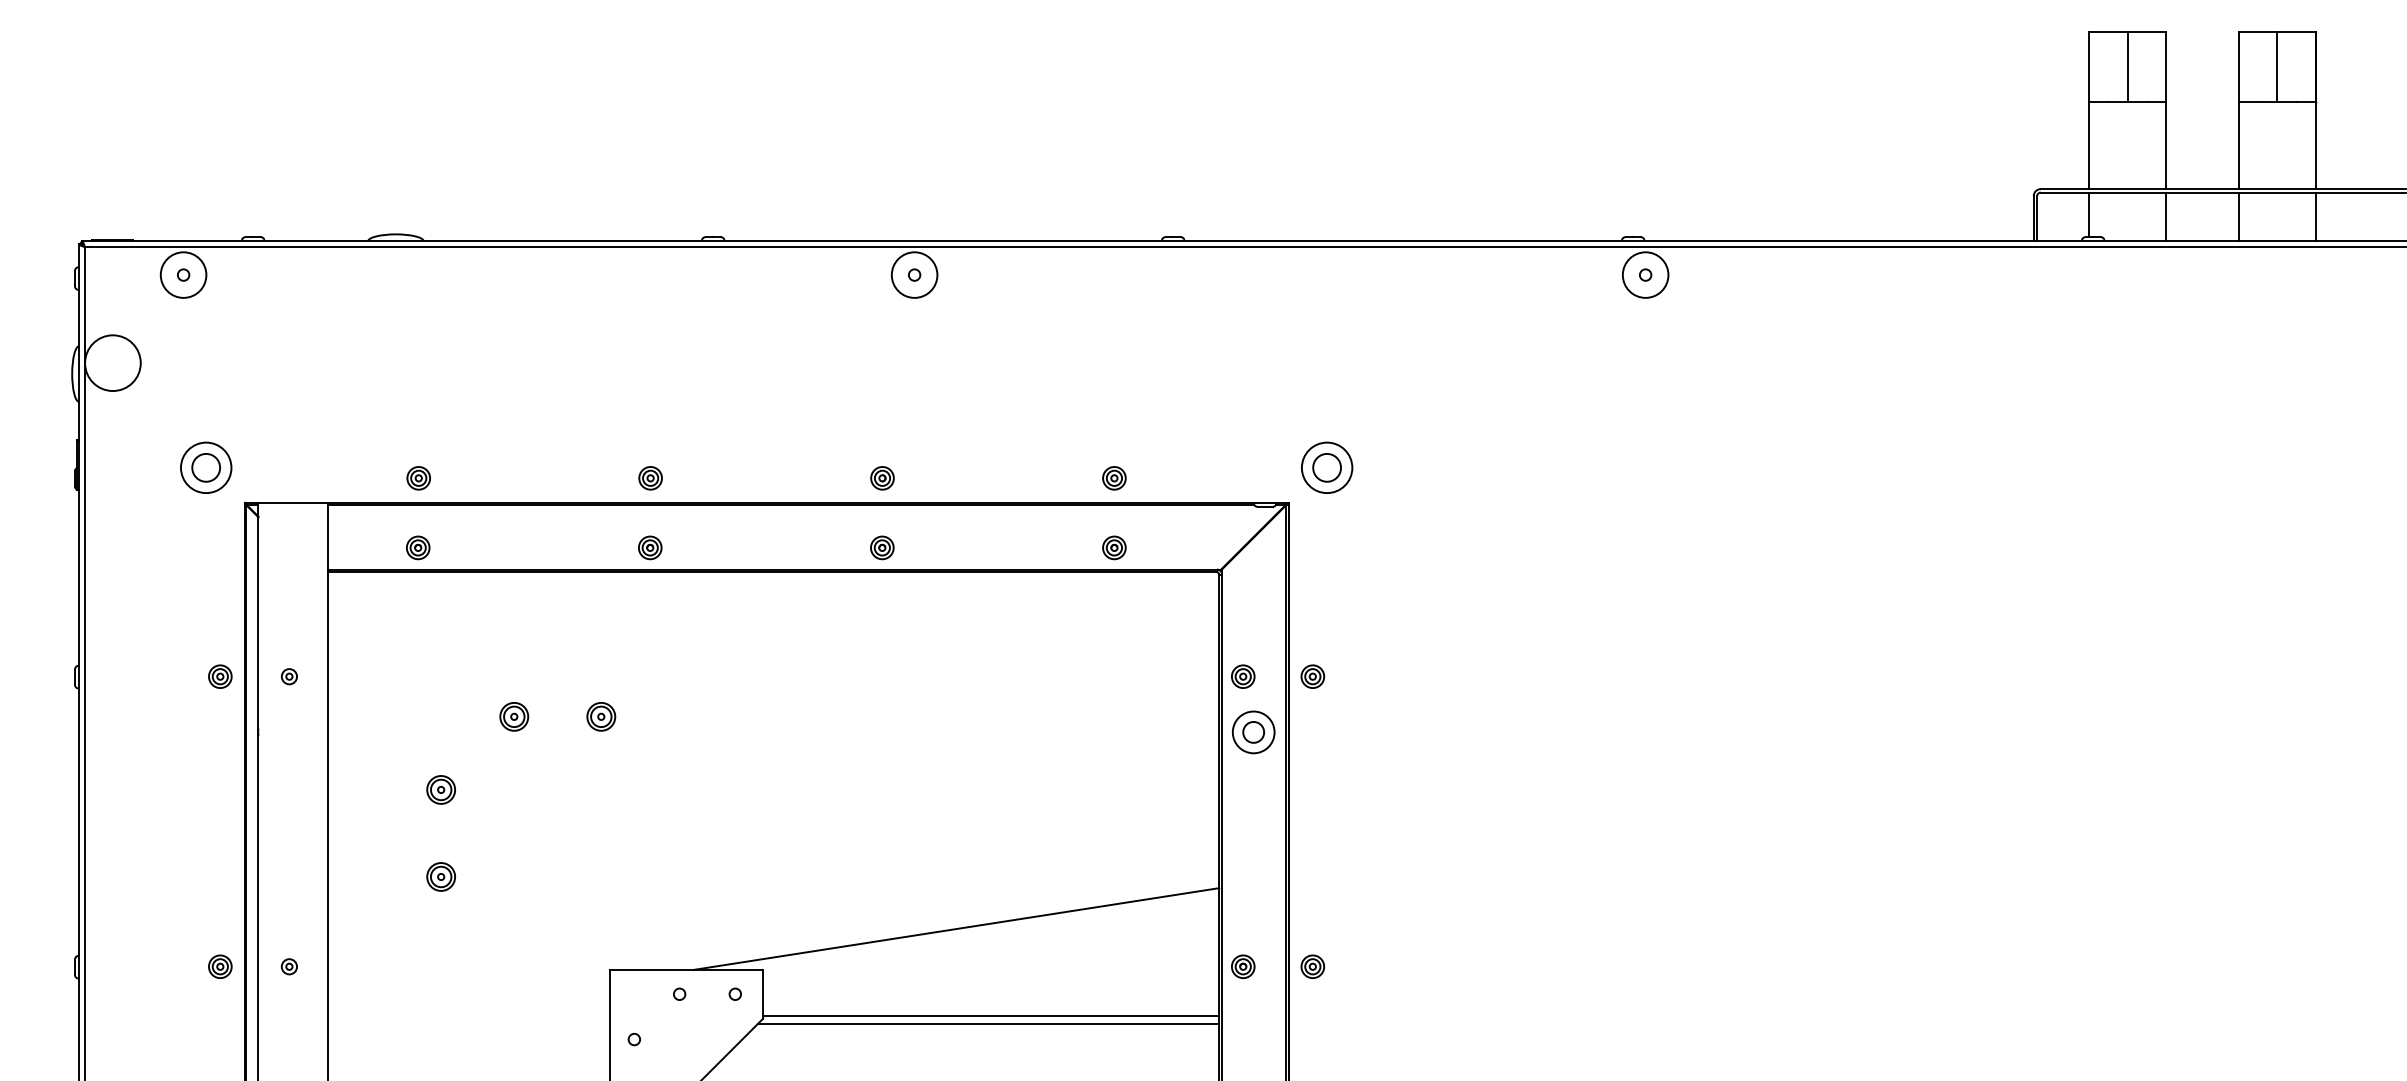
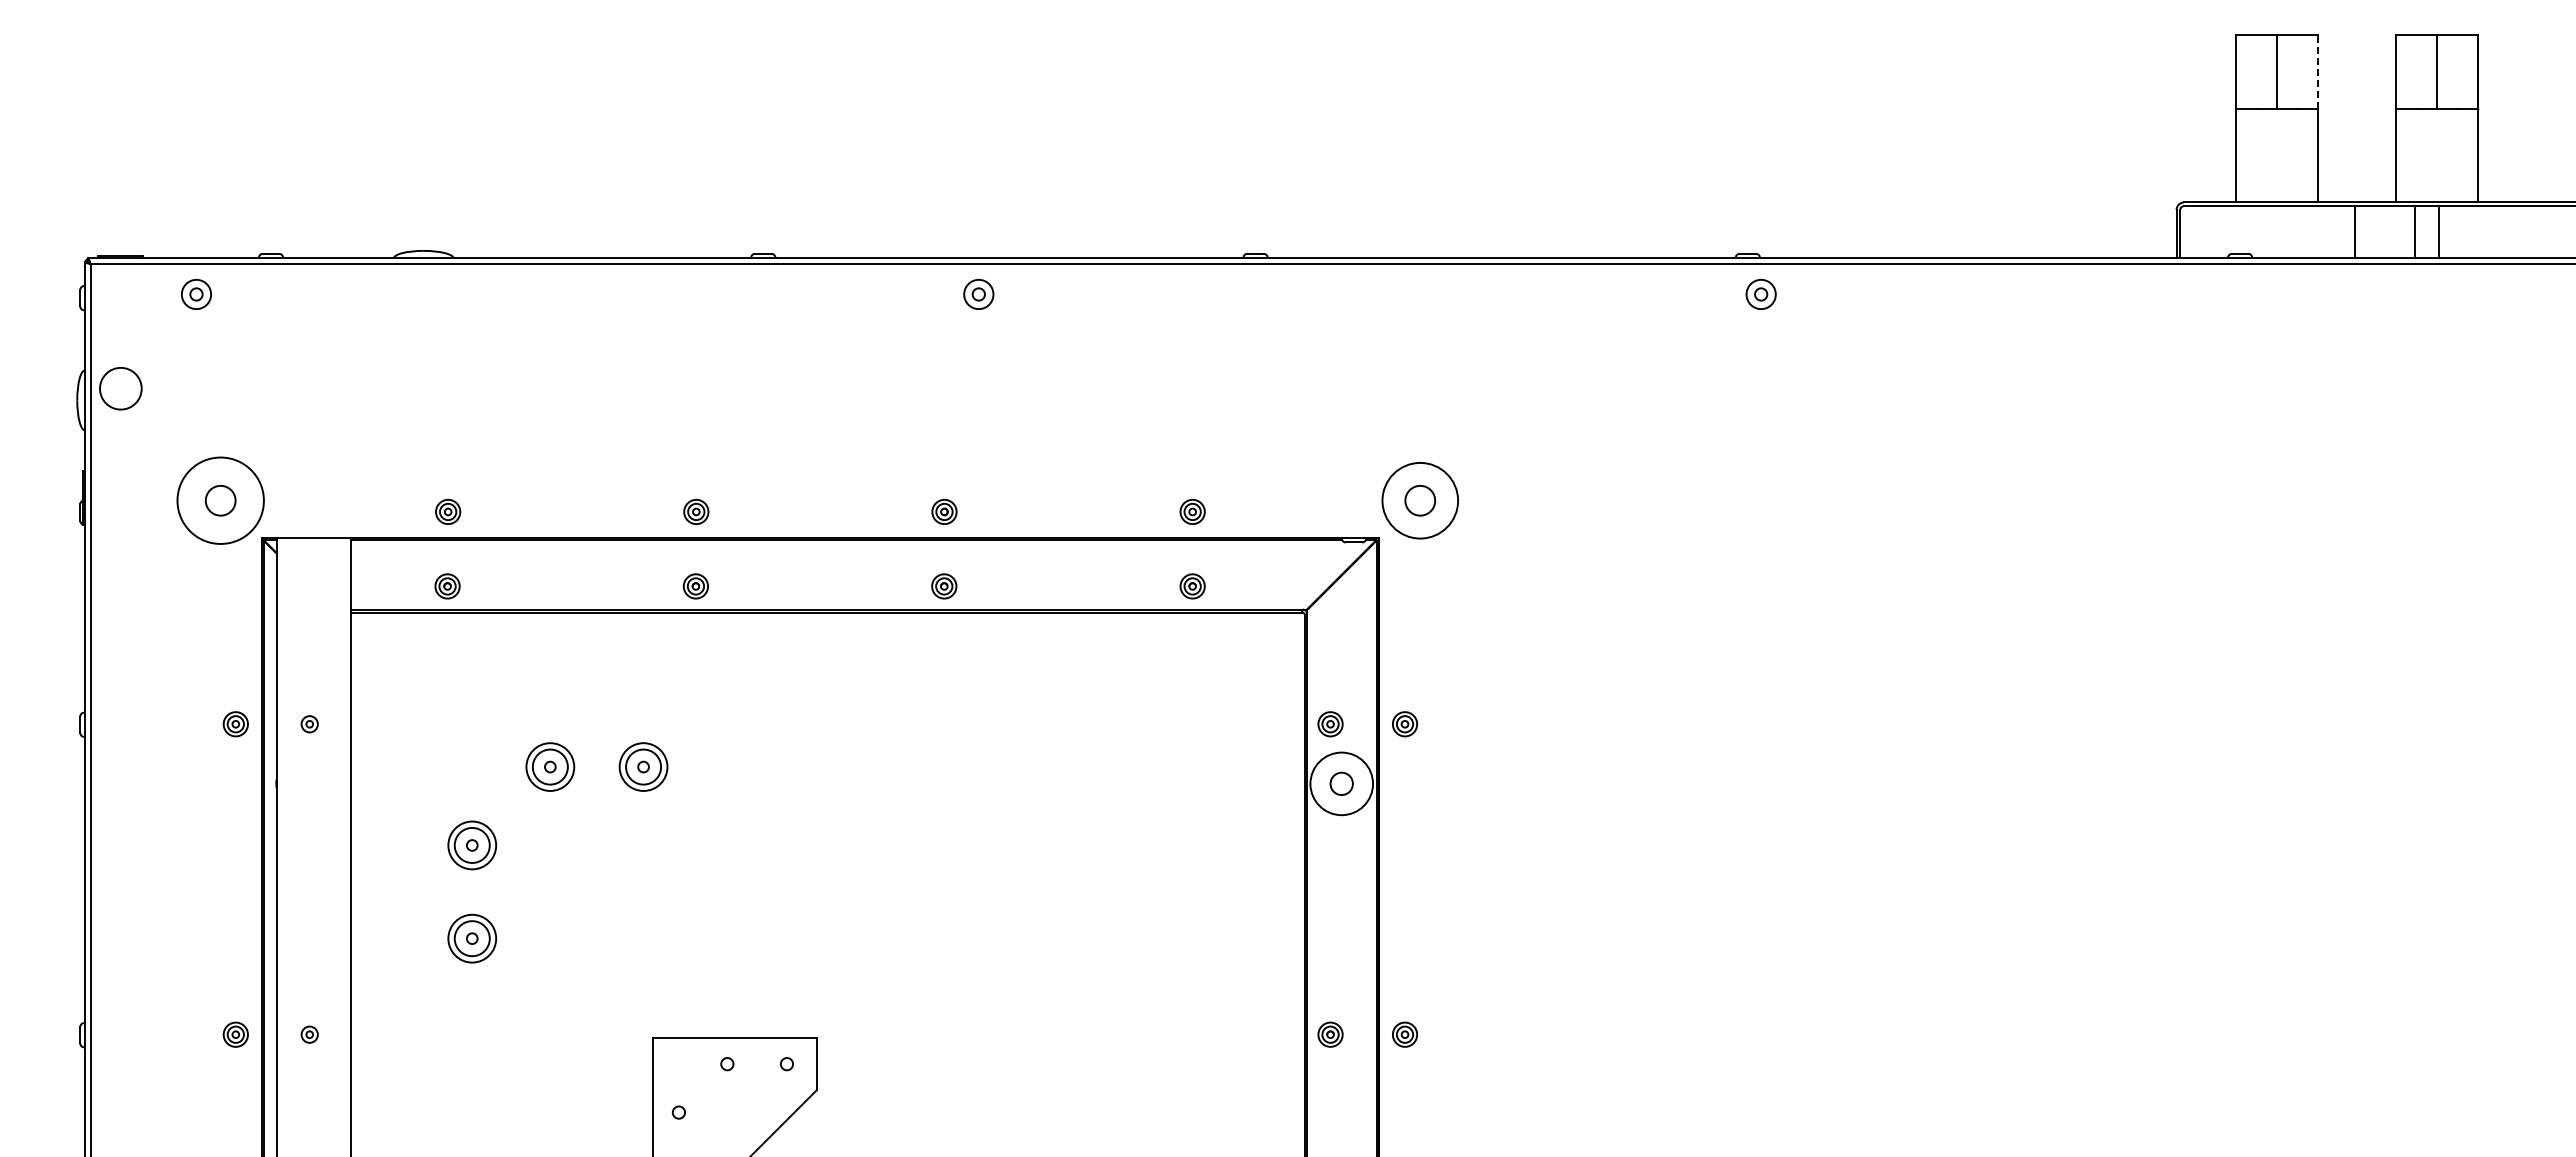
line: (2166, 66) -> (2318, 71), solid -> dashed
line: (2089, 214) -> (2236, 229), removed
line: (2166, 217) -> (2355, 232), moved
line: (2239, 217) -> (2439, 232), moved
line: (2315, 217) -> (2415, 232), moved
circle: (183, 275) -> (196, 294), size x0.6
circle: (914, 275) -> (978, 294), size x0.6
circle: (1645, 275) -> (1760, 294), size x0.6
circle: (112, 362) -> (120, 388), size x0.7
circle: (206, 467) -> (220, 500), size x1.6
circle: (1327, 467) -> (1420, 500), size x1.4
part: (514, 717) -> (550, 767), size x1.6
part: (601, 717) -> (643, 767), size x1.6
circle: (1253, 732) -> (1341, 783), size x1.4
part: (440, 789) -> (471, 845), size x1.6
part: (440, 876) -> (471, 938), size x1.6
line: (956, 929) -> (1023, 994), removed
line: (990, 1016) -> (1060, 1087), removed
line: (988, 1023) -> (1057, 1095), removed

